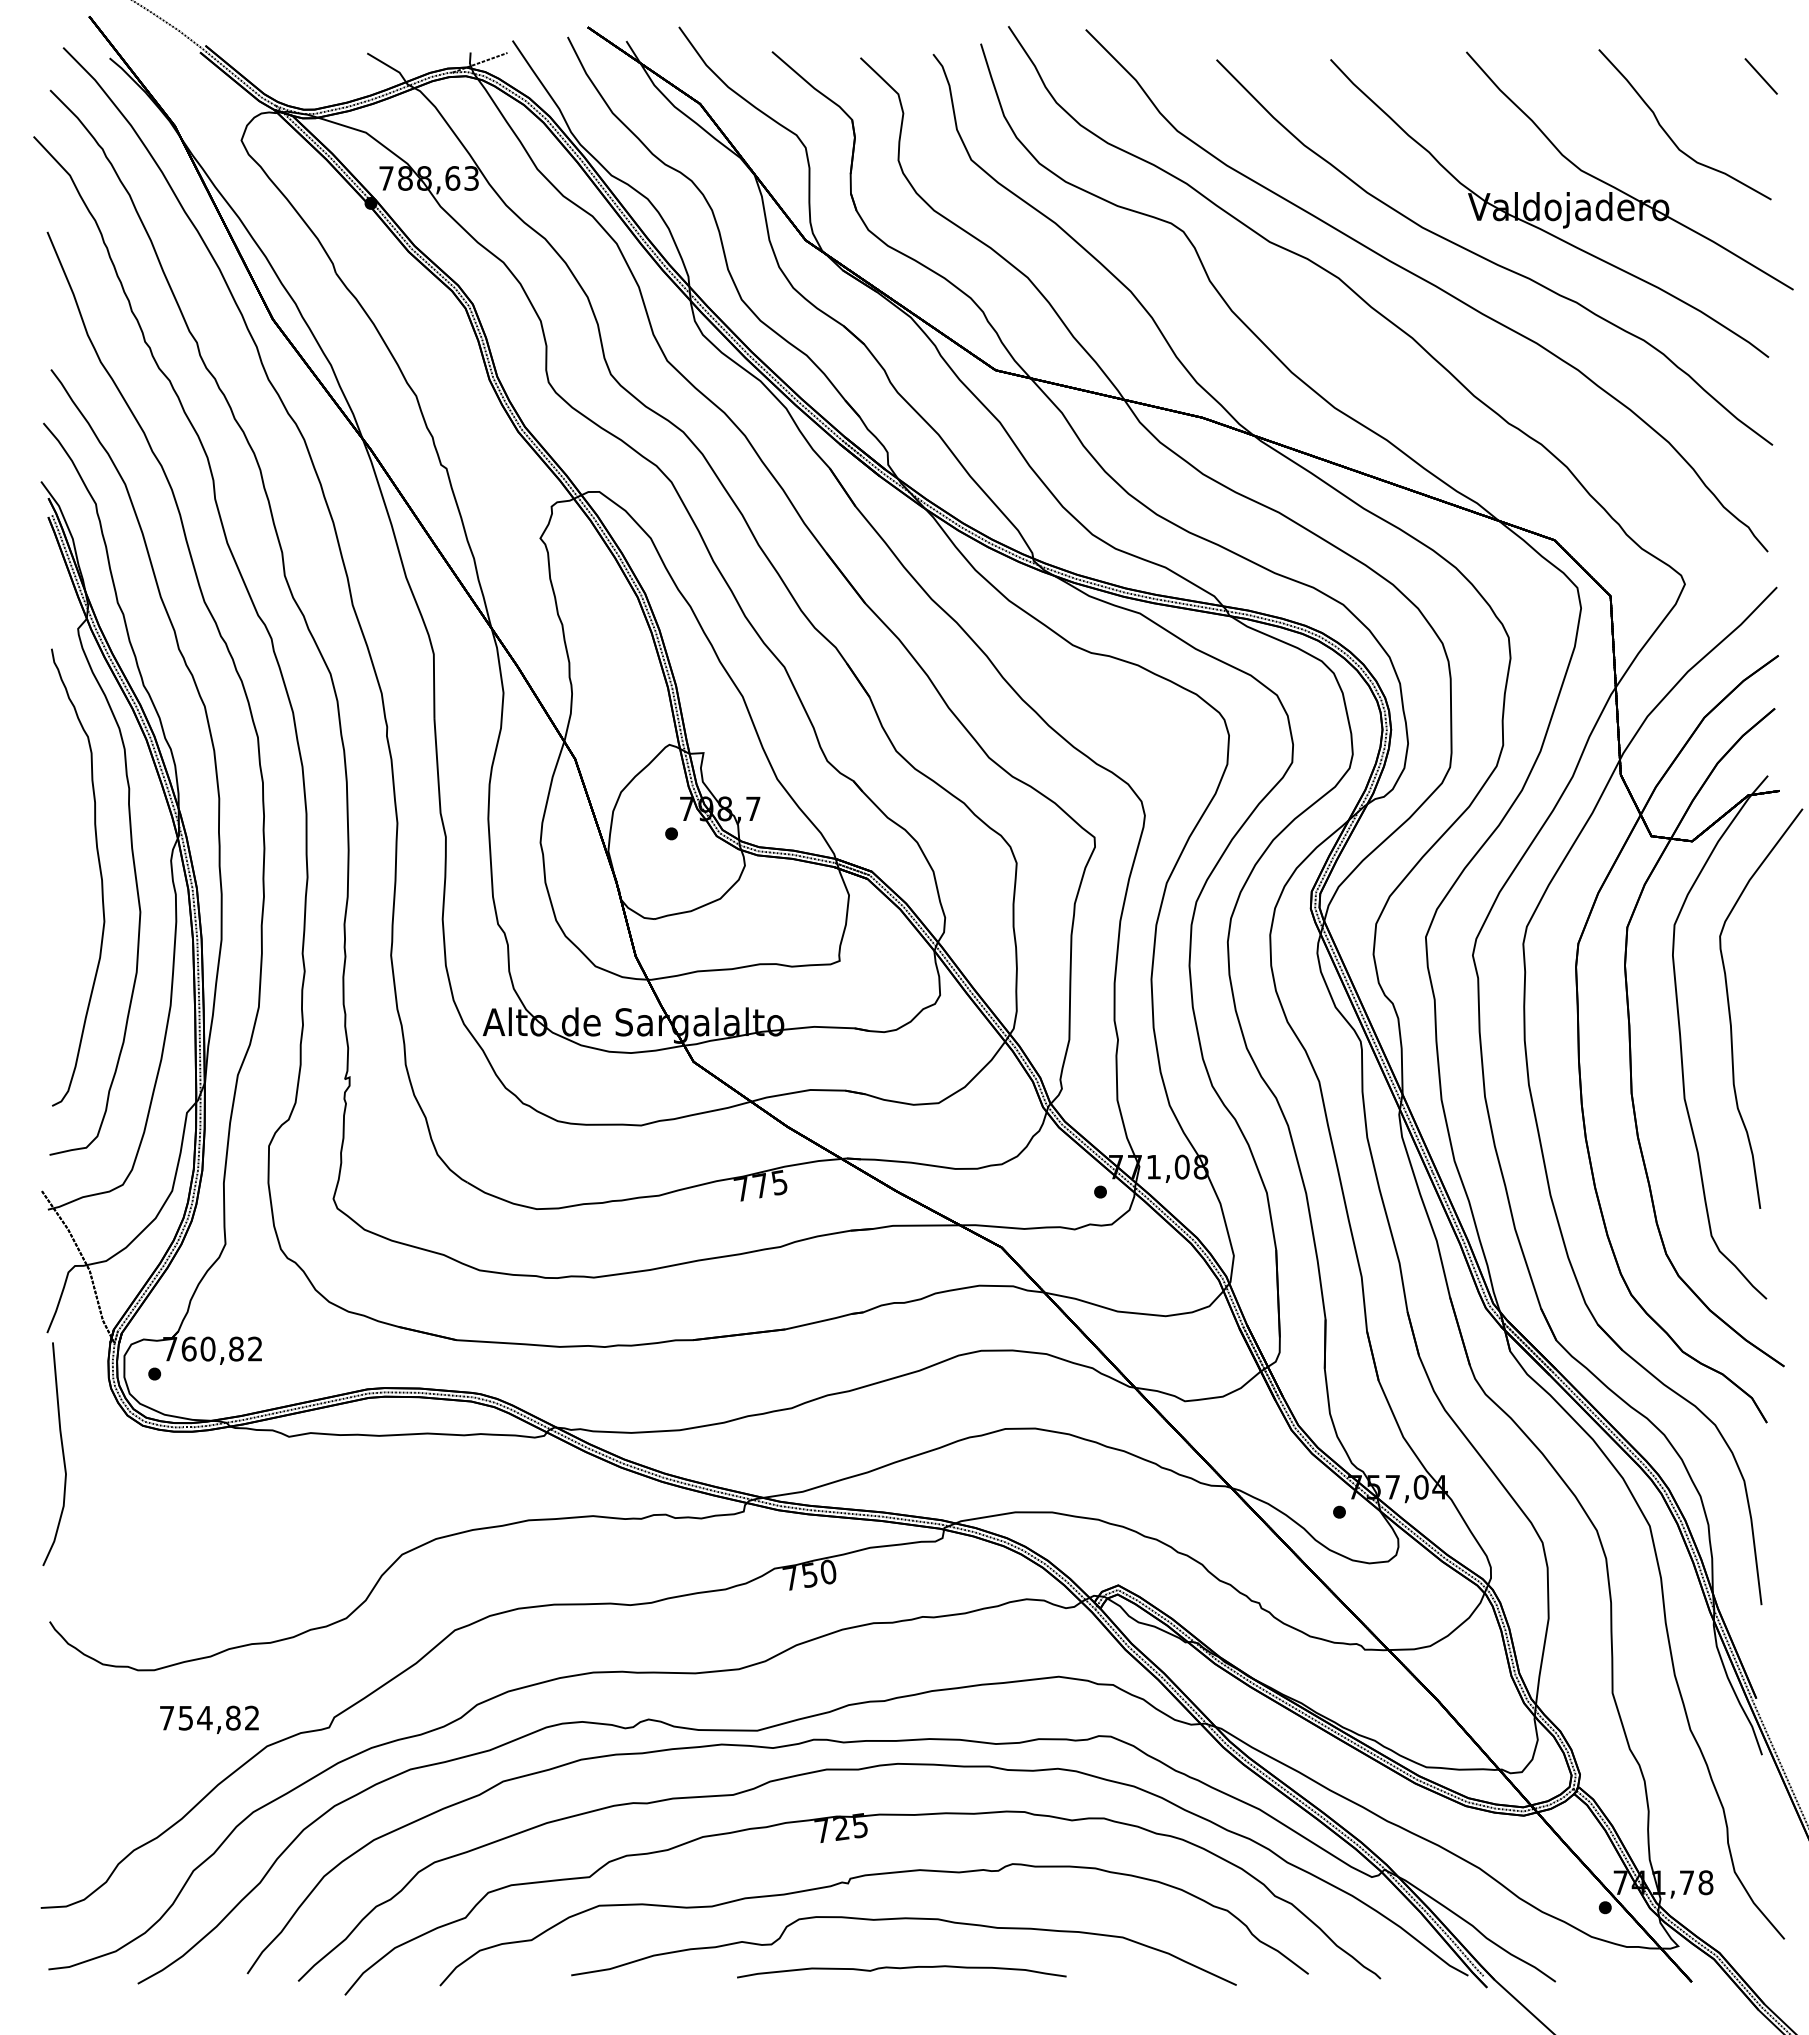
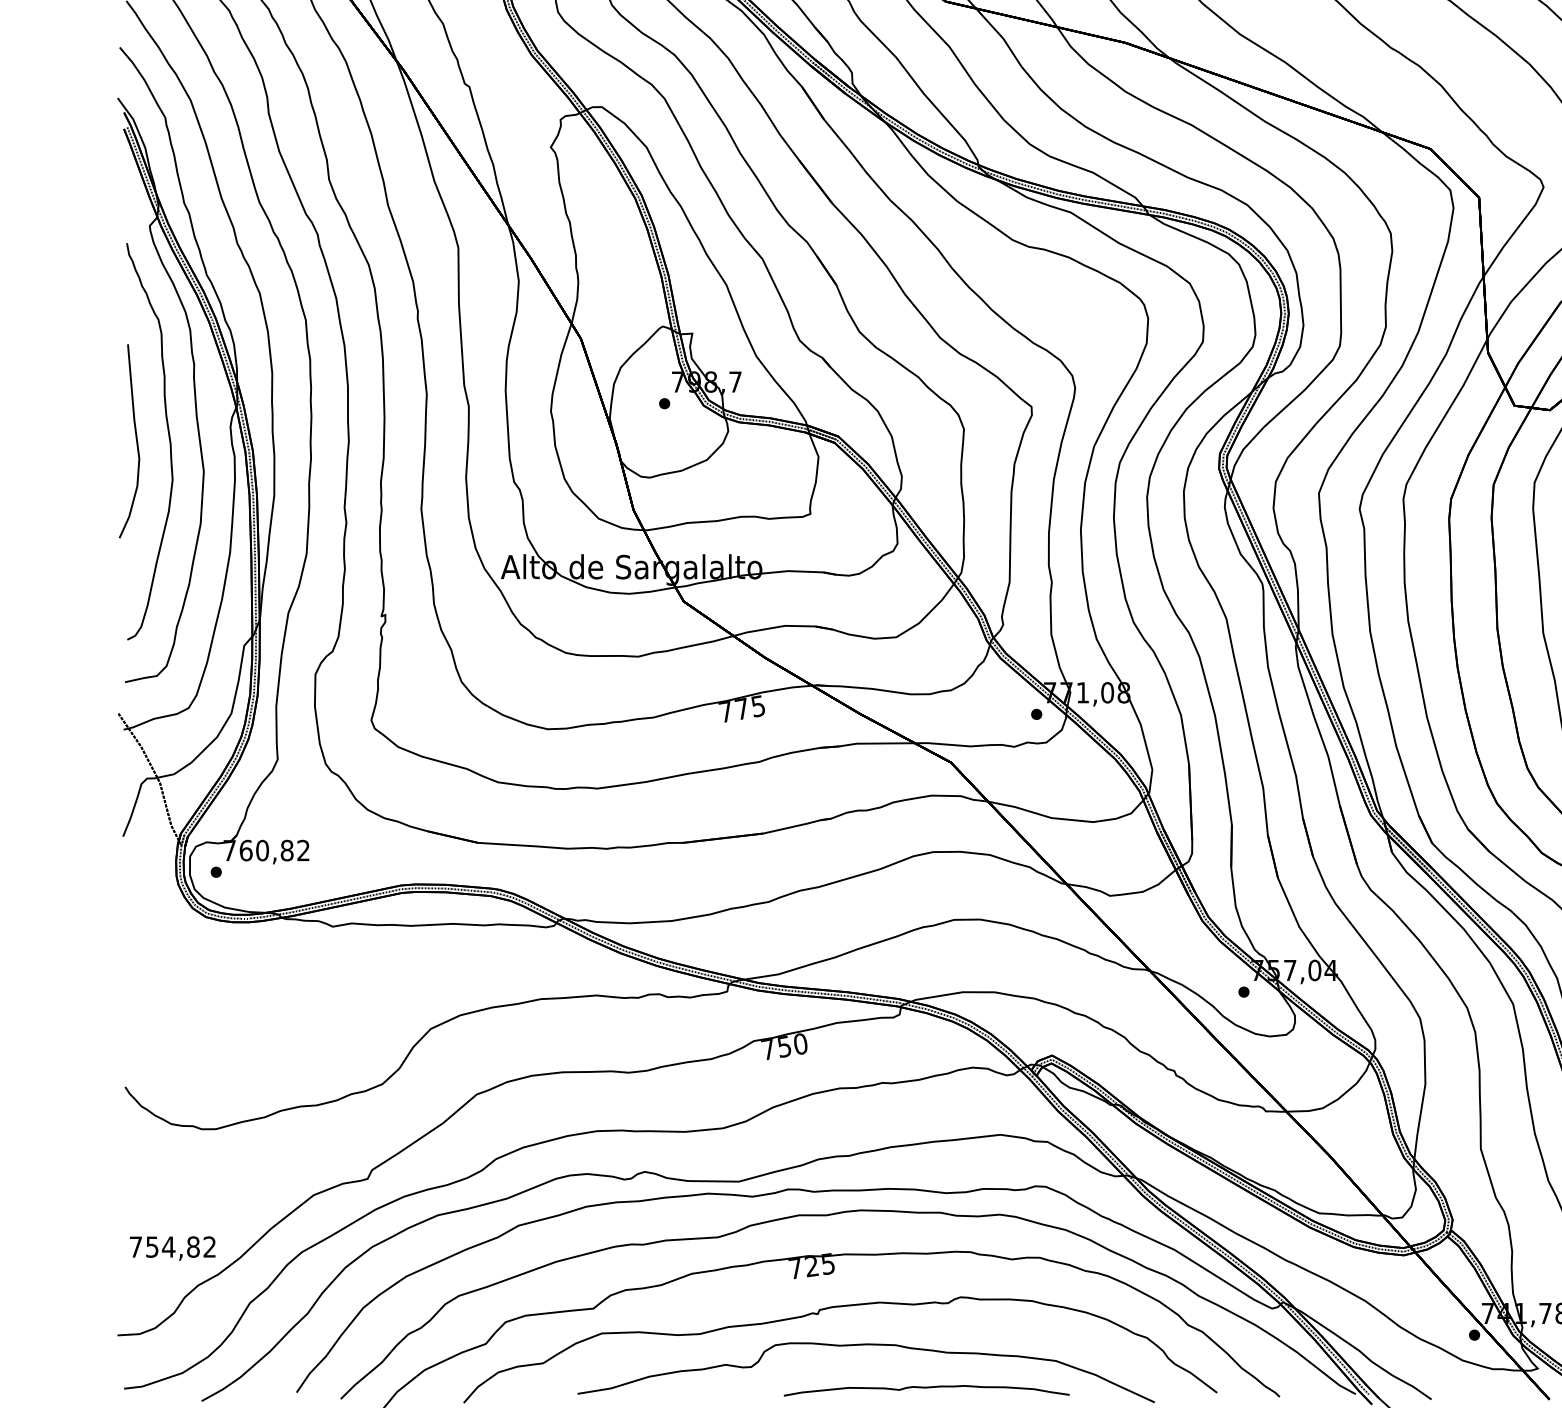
part: (62, 1454) -> (136, 441), moved
text: (209, 1719) -> (172, 1248), moved
part: (901, 1971) -> (926, 1390), moved

